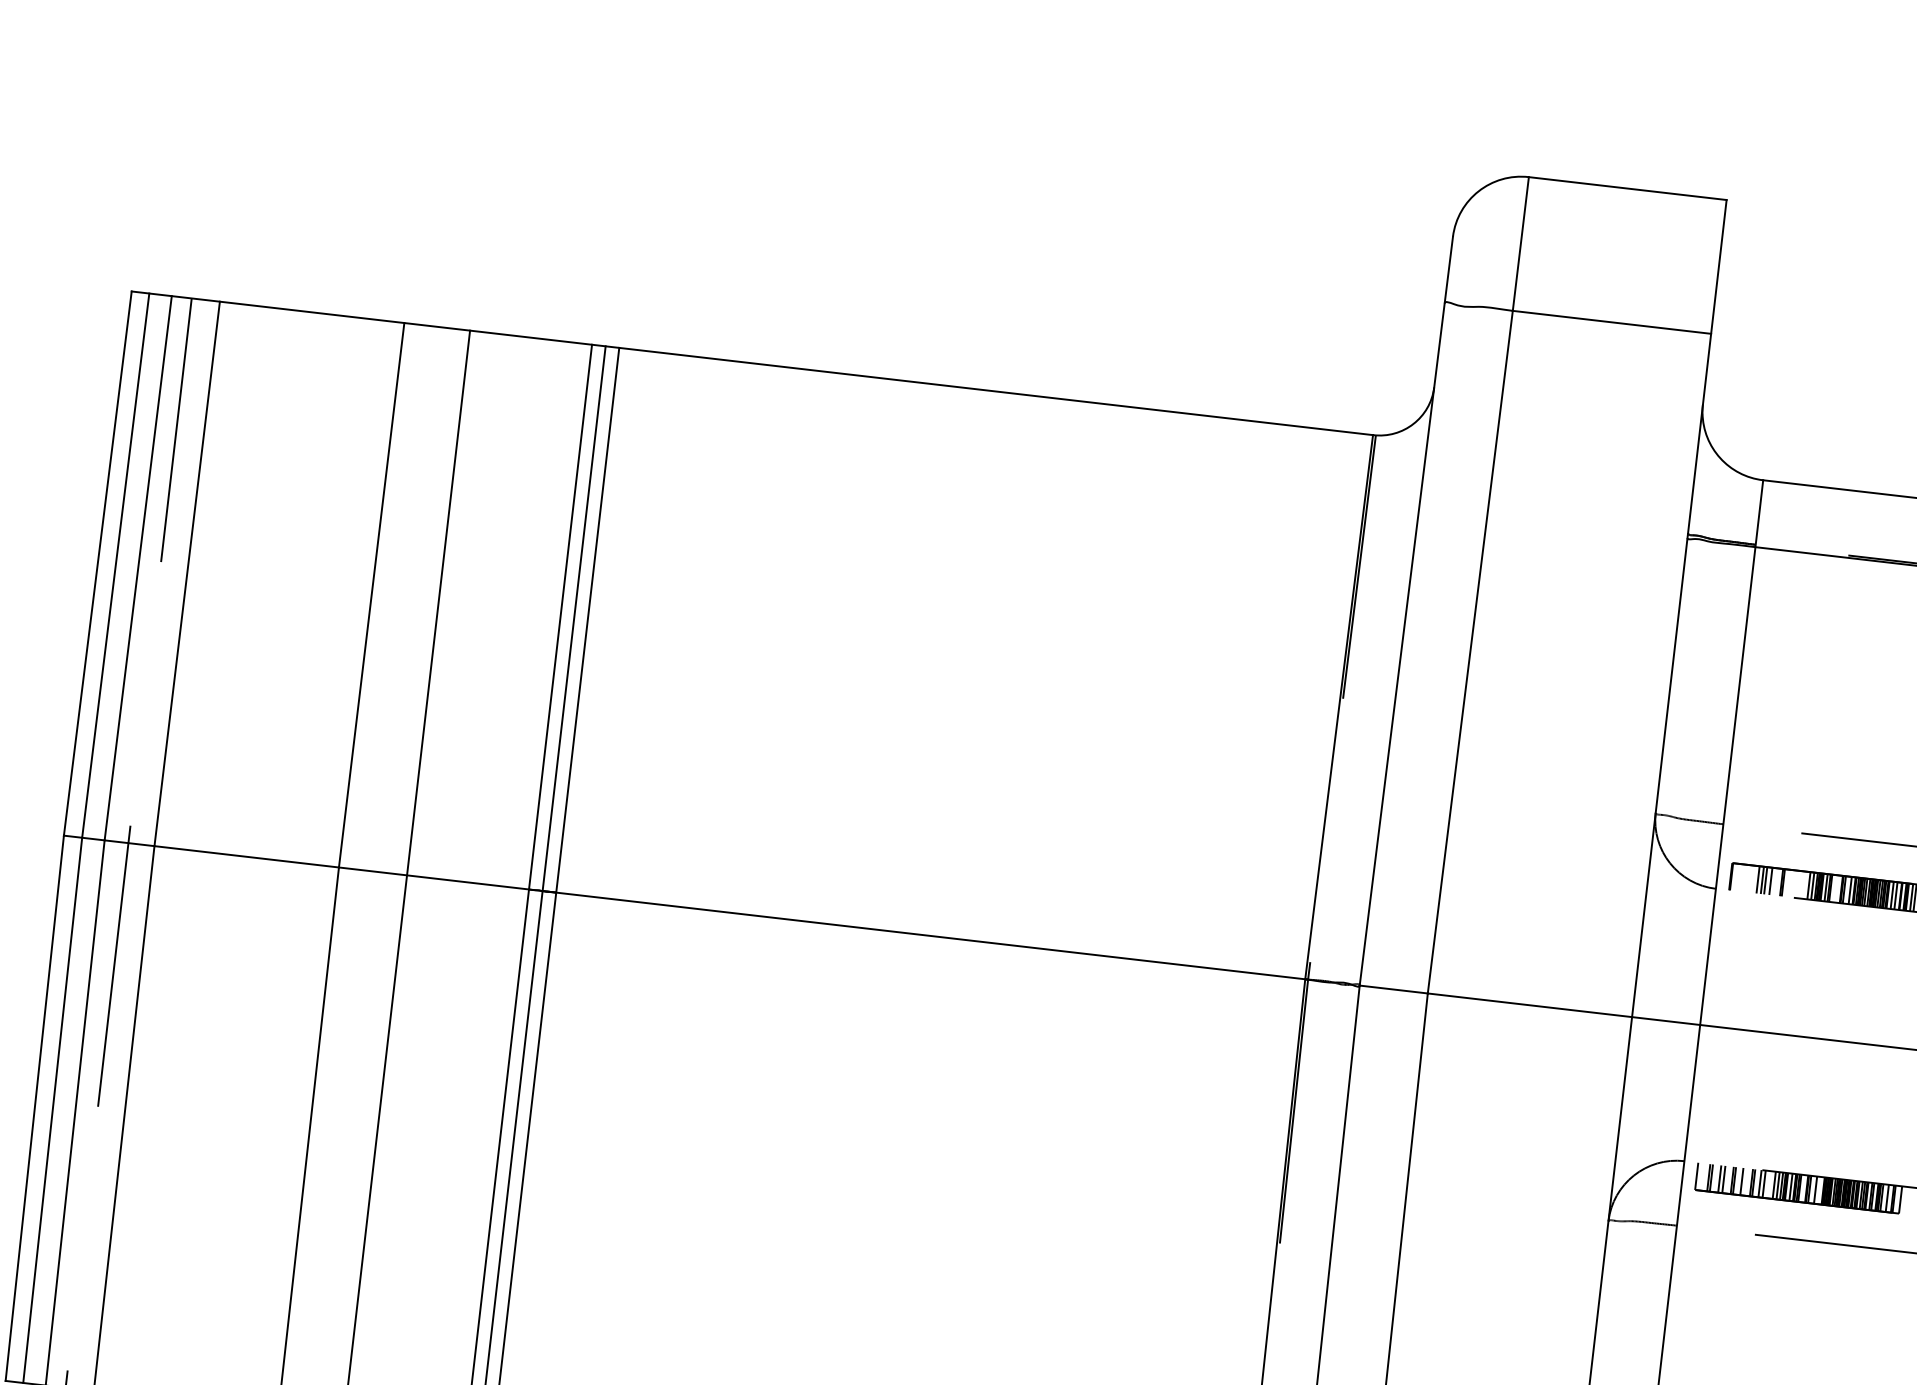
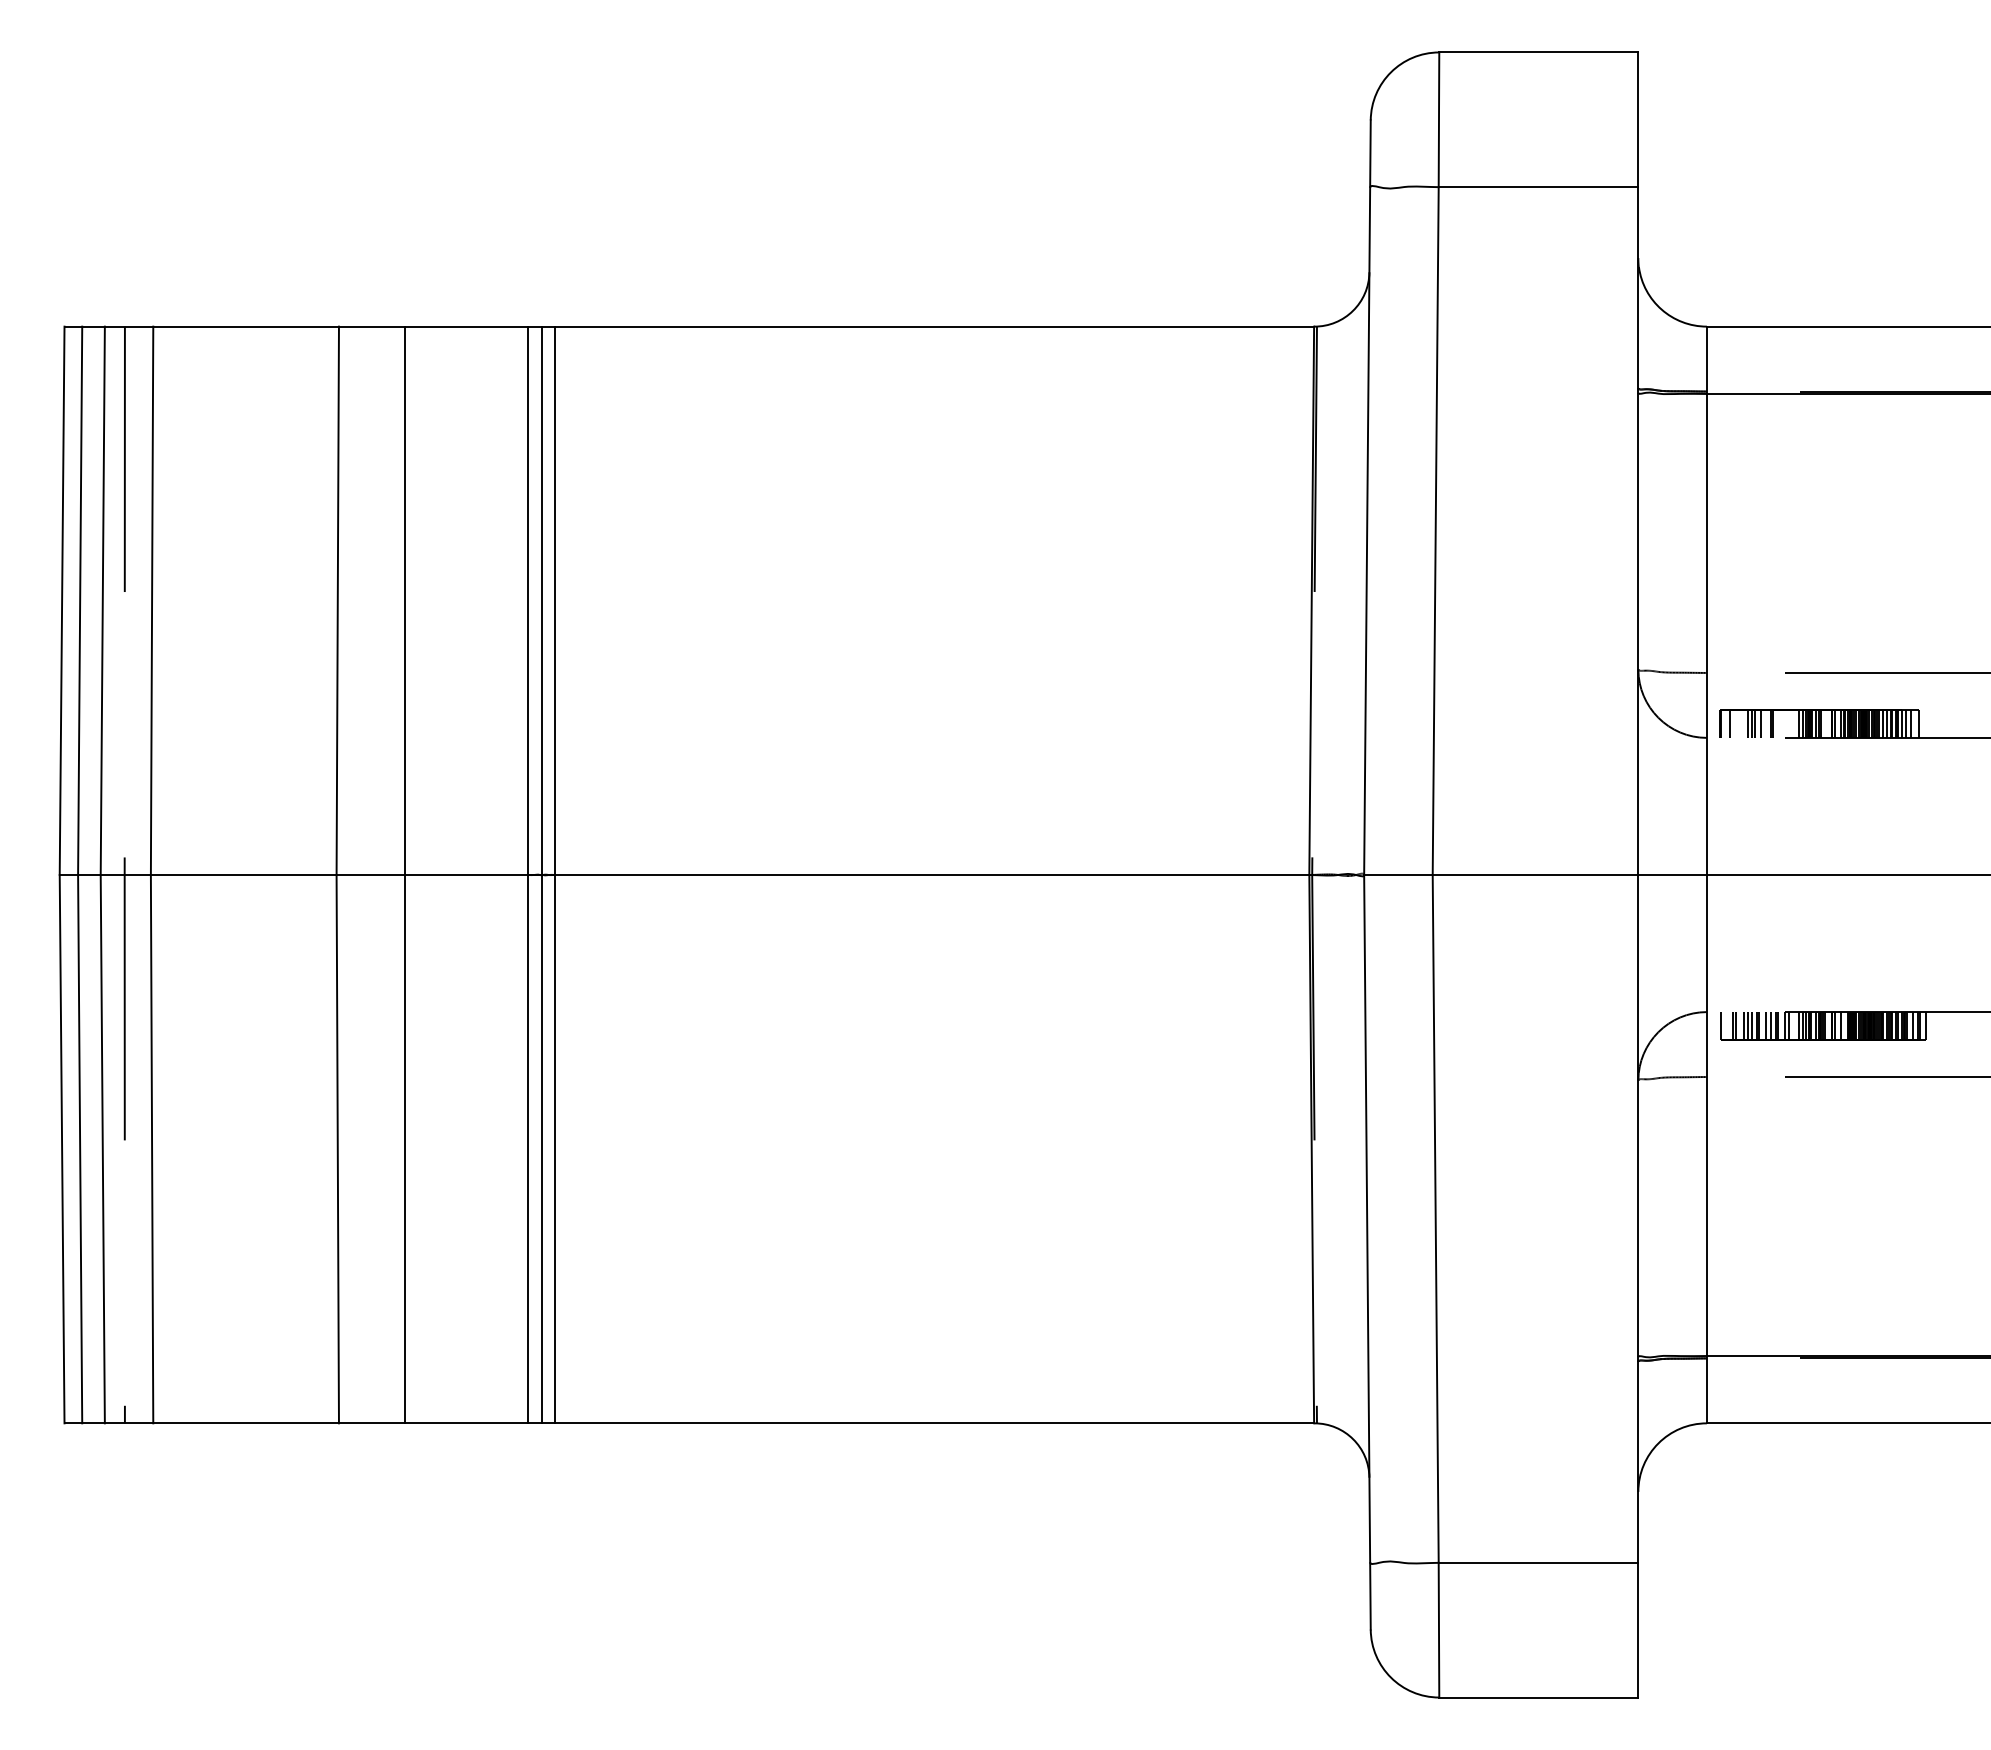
line: (1741, 877) -> (1730, 723), added
line: (1728, 1179) -> (1752, 1025), added
line: (1746, 1181) -> (1770, 1025), added

